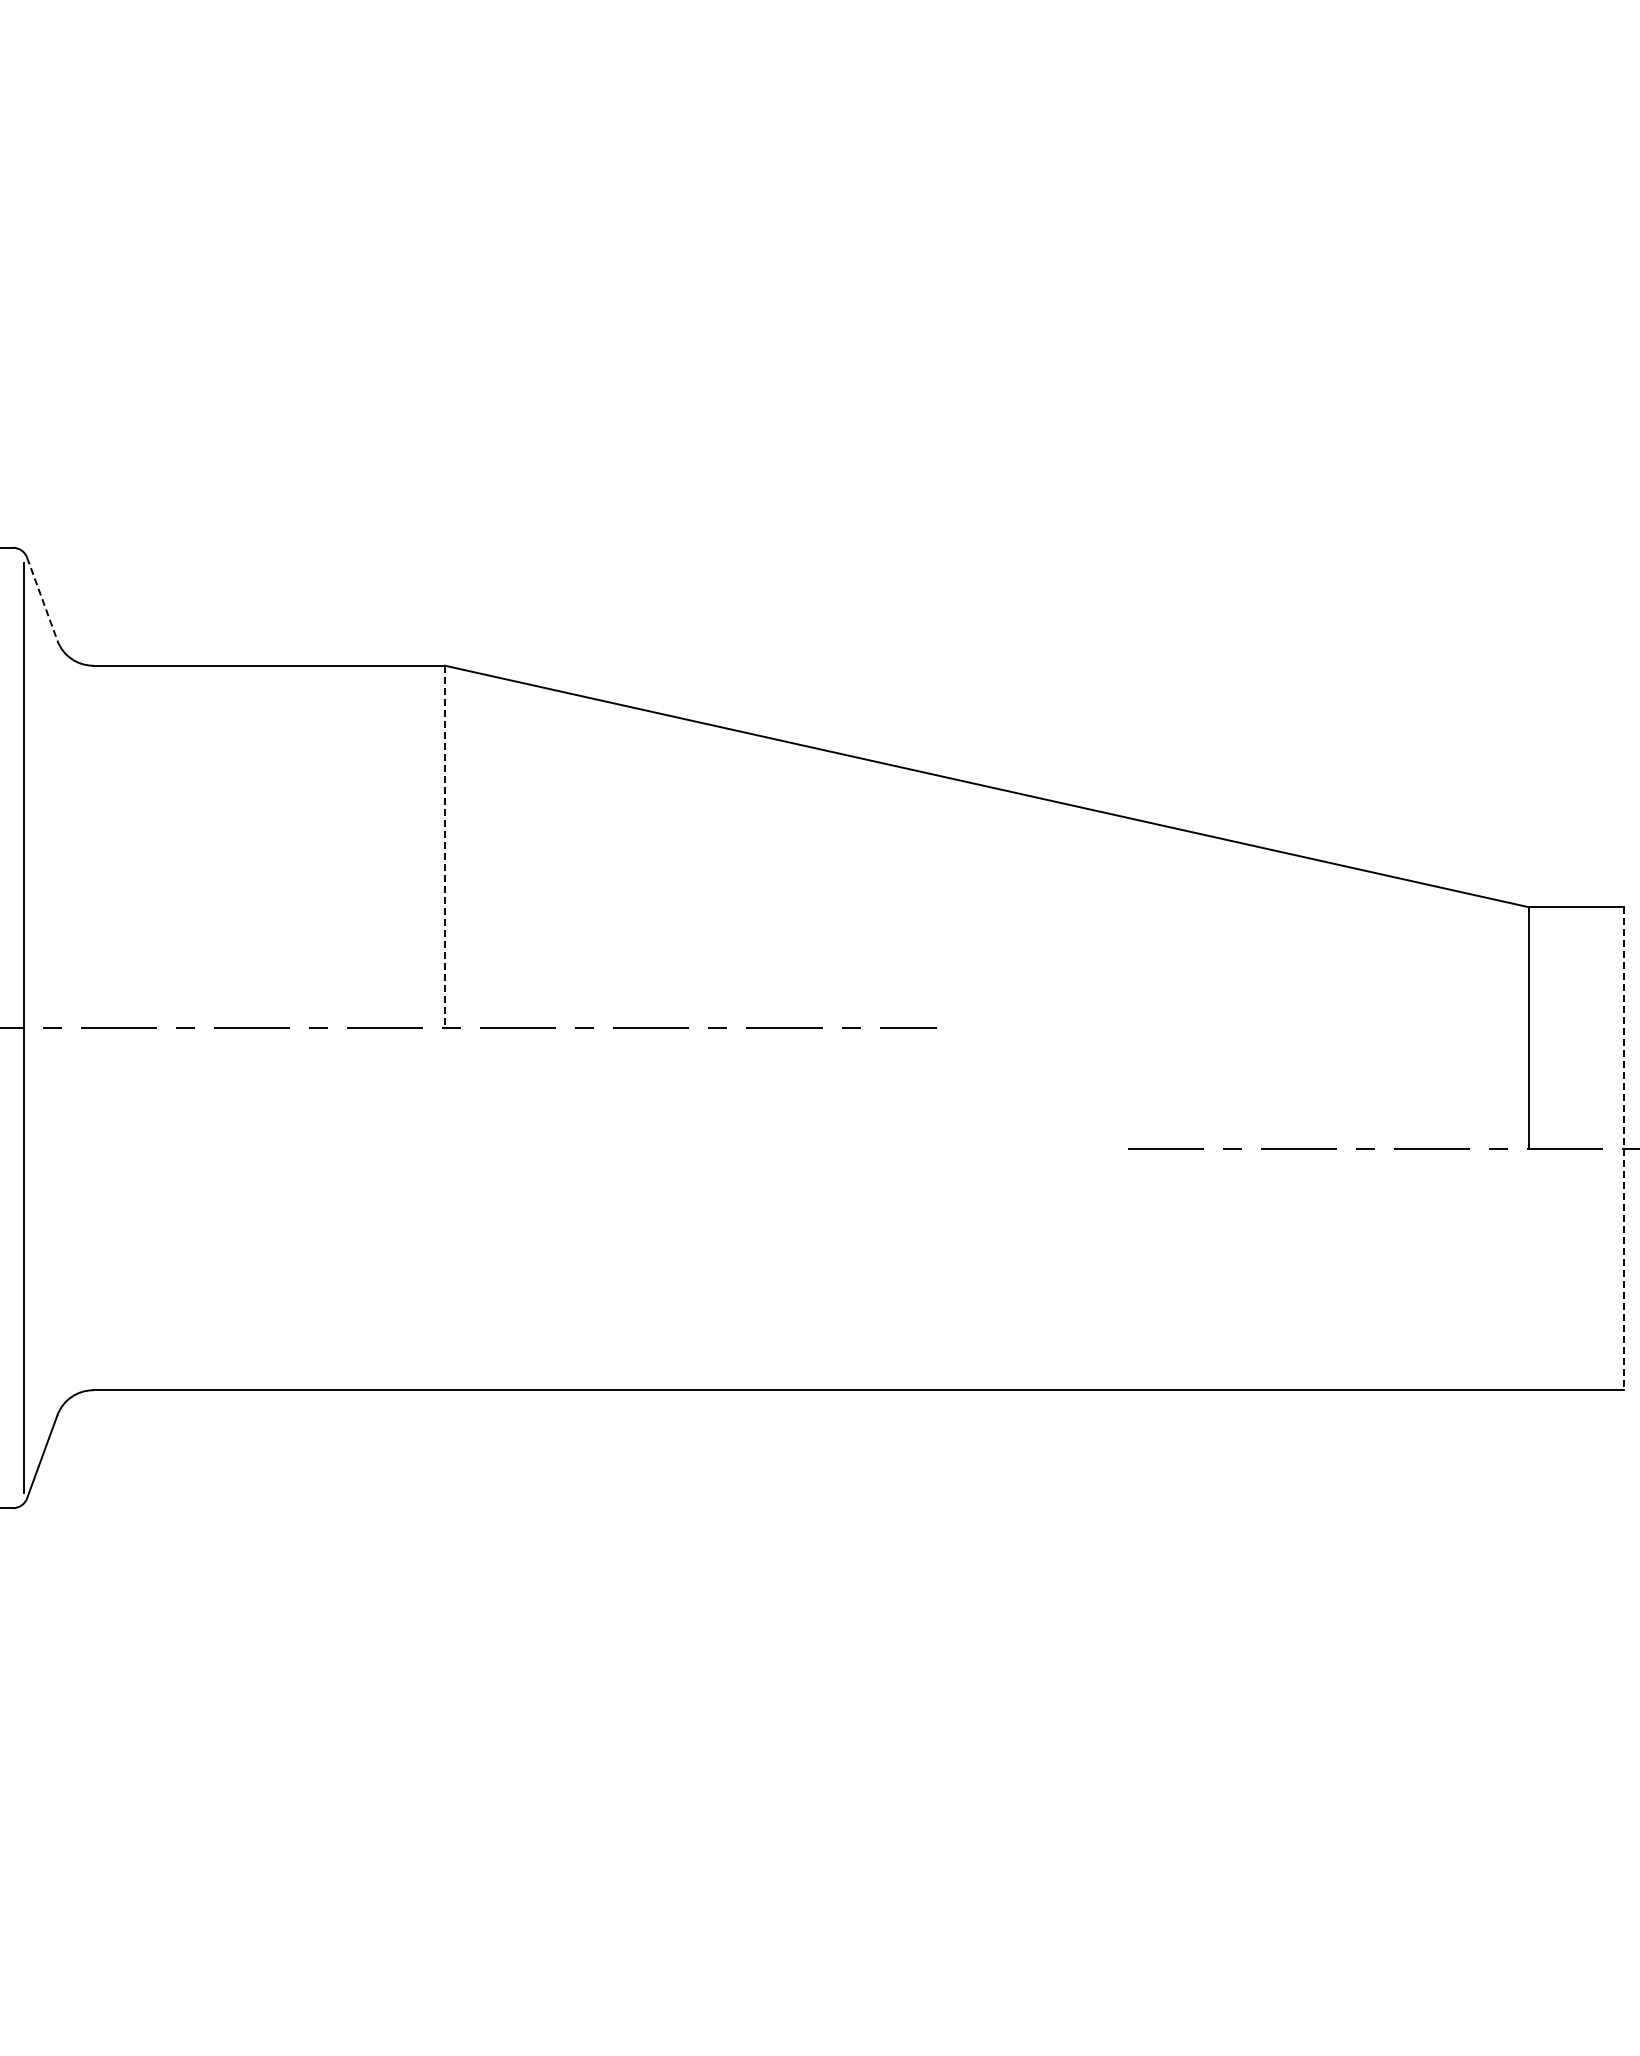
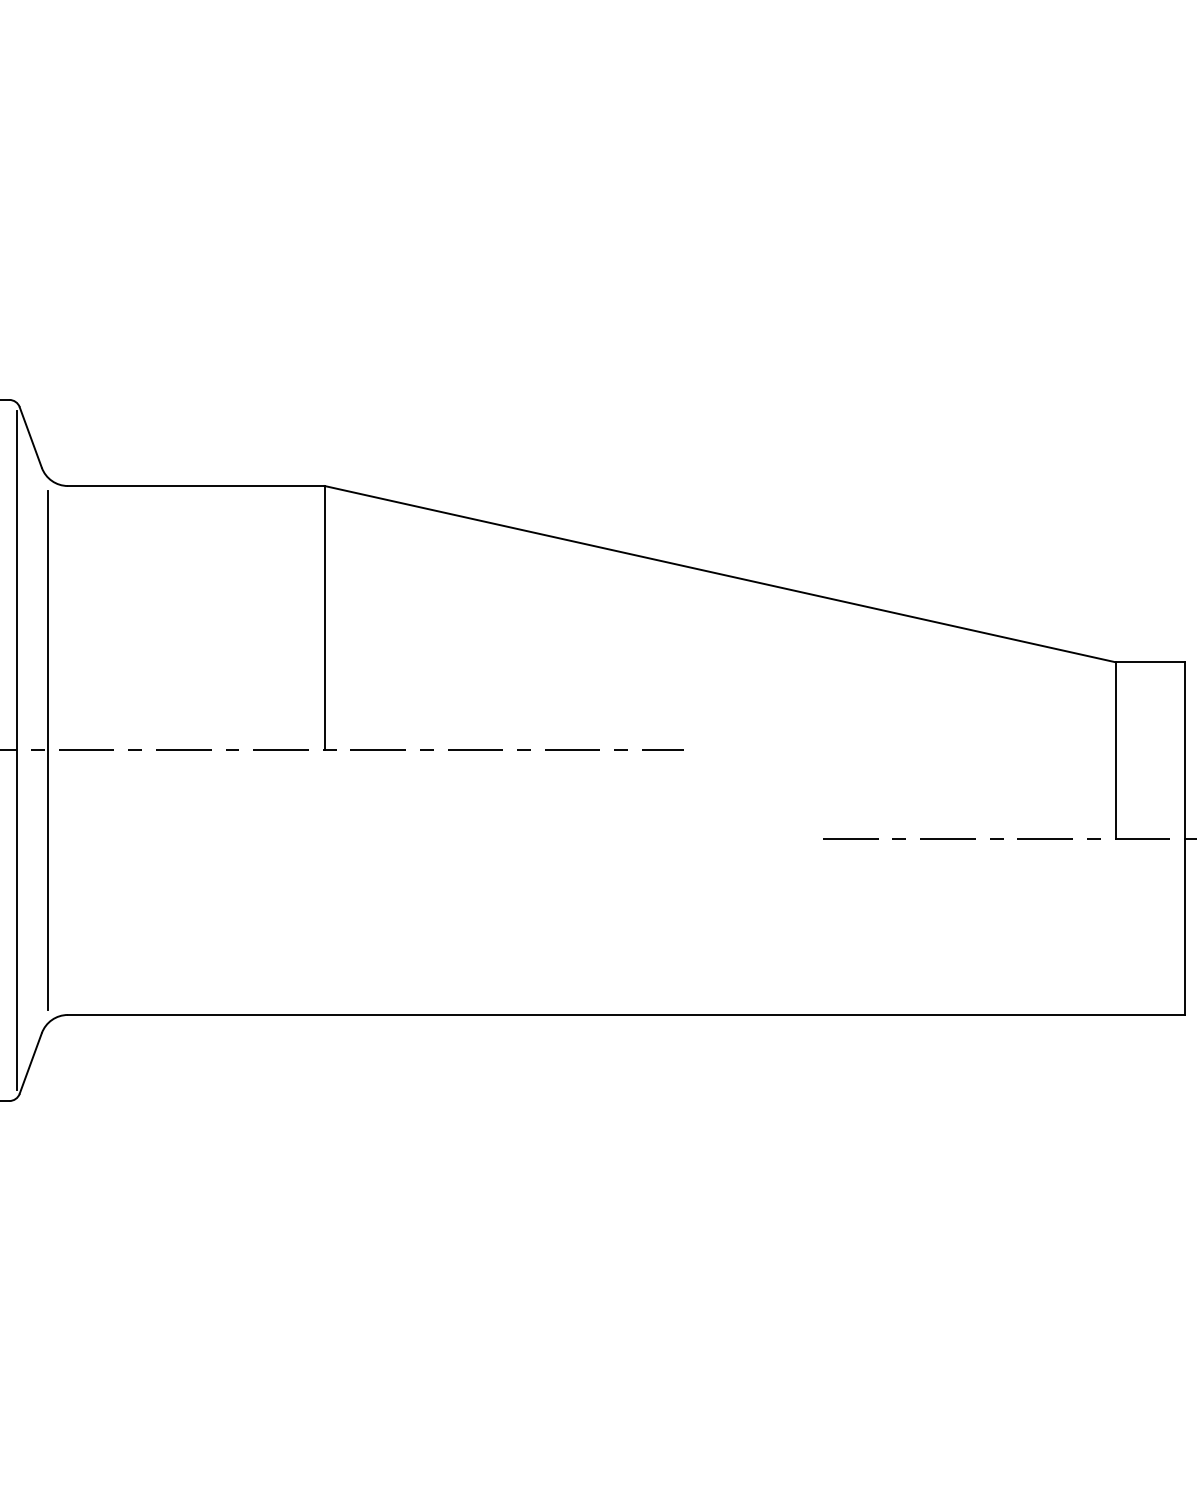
line: (42, 599) -> (30, 437), dashed -> solid
line: (444, 847) -> (324, 618), dashed -> solid
line: (66, 1027) -> (48, 750), added
line: (1623, 1148) -> (1185, 838), dashed -> solid

